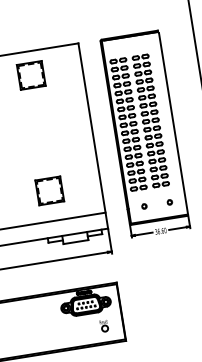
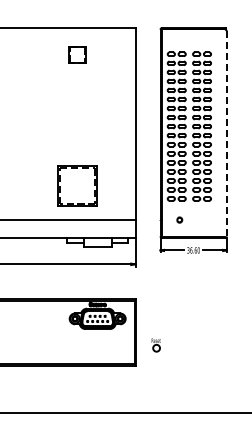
part: (30, 75) -> (77, 54), size x0.6
line: (173, 123) -> (226, 133), solid -> dashed
part: (49, 190) -> (77, 185), size x1.4
part: (169, 201) -> (208, 219), removed
part: (103, 326) -> (155, 345), moved

